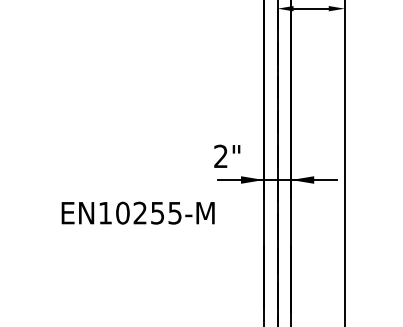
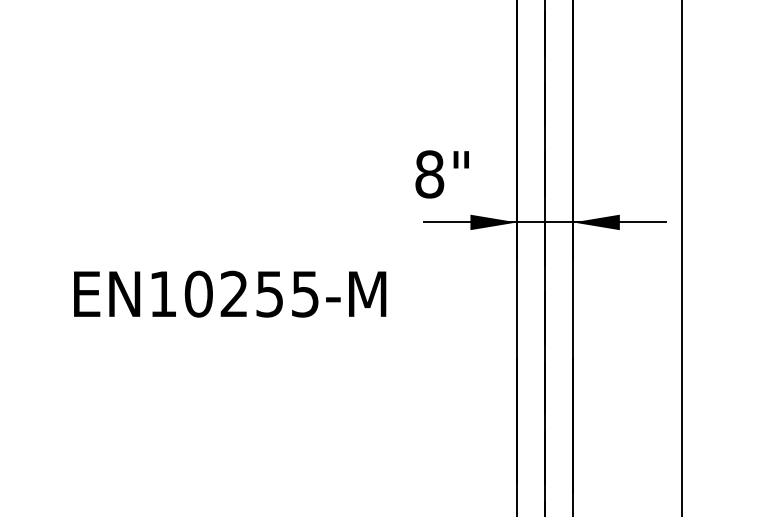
text: (221, 156) -> (430, 174), 2" -> 8"
text: (137, 212) -> (228, 292), moved

